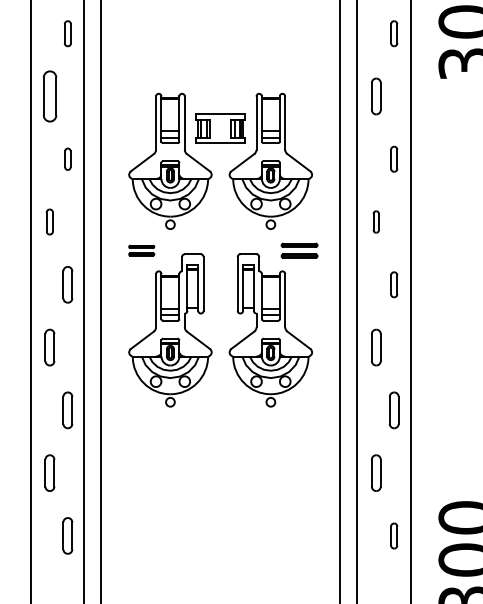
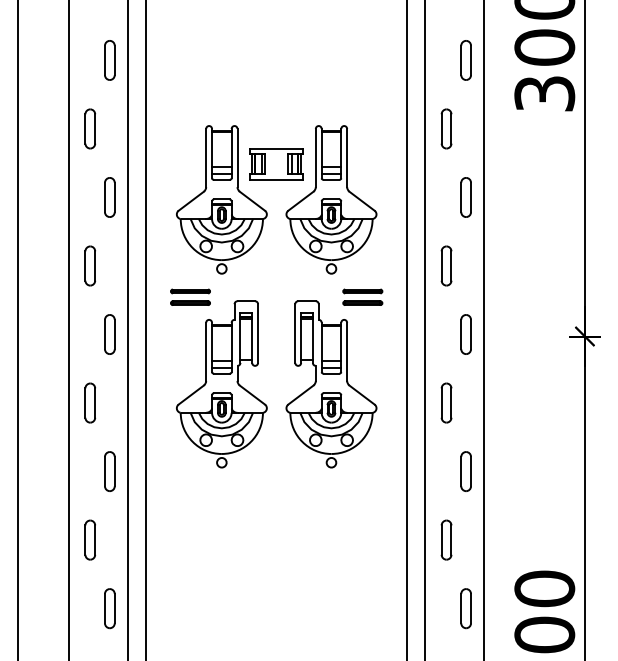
part: (67, 33) -> (109, 60), size x1.43
part: (393, 33) -> (465, 60), size x1.43
part: (49, 96) -> (89, 128), size x0.71
part: (67, 159) -> (109, 197), size x1.67
part: (393, 159) -> (465, 197), size x1.43
part: (49, 221) -> (89, 265), size x1.43
part: (376, 221) -> (446, 265), size x1.67
part: (141, 249) -> (190, 296), size x1.43
part: (393, 284) -> (465, 334), size x1.43
part: (393, 535) -> (465, 608), size x1.43

